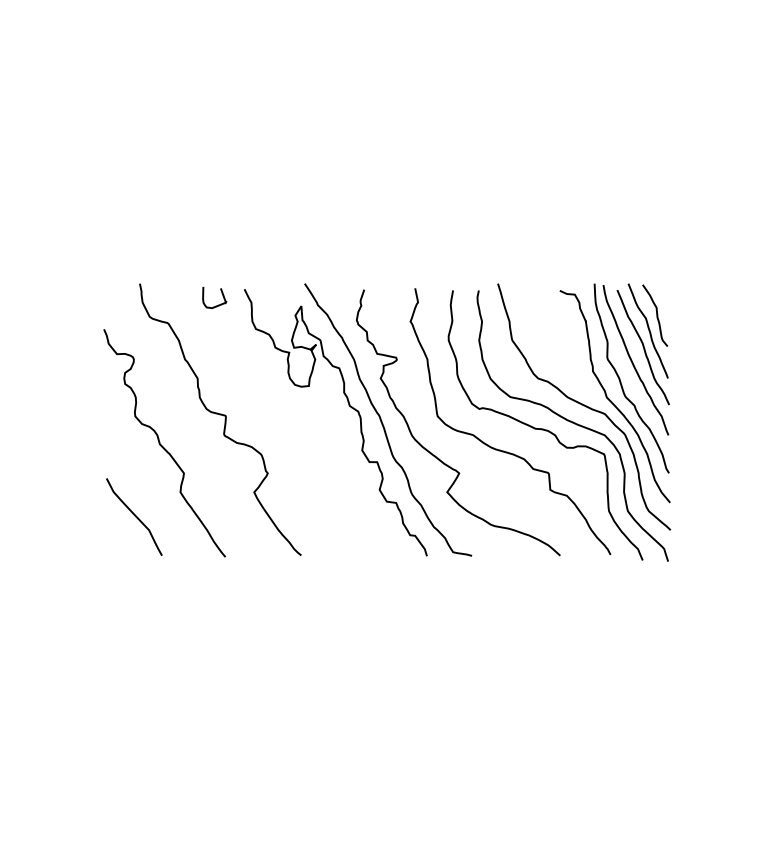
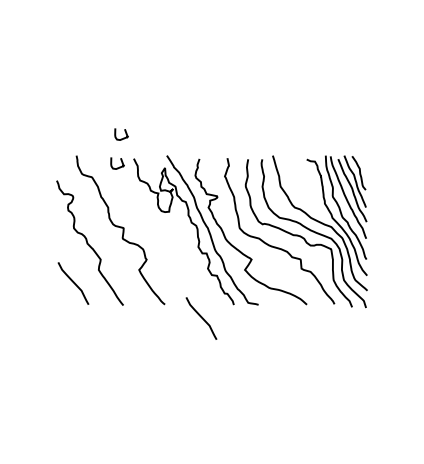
curve: (225, 250) -> (123, 137), added
curve: (367, 580) -> (201, 318), added

